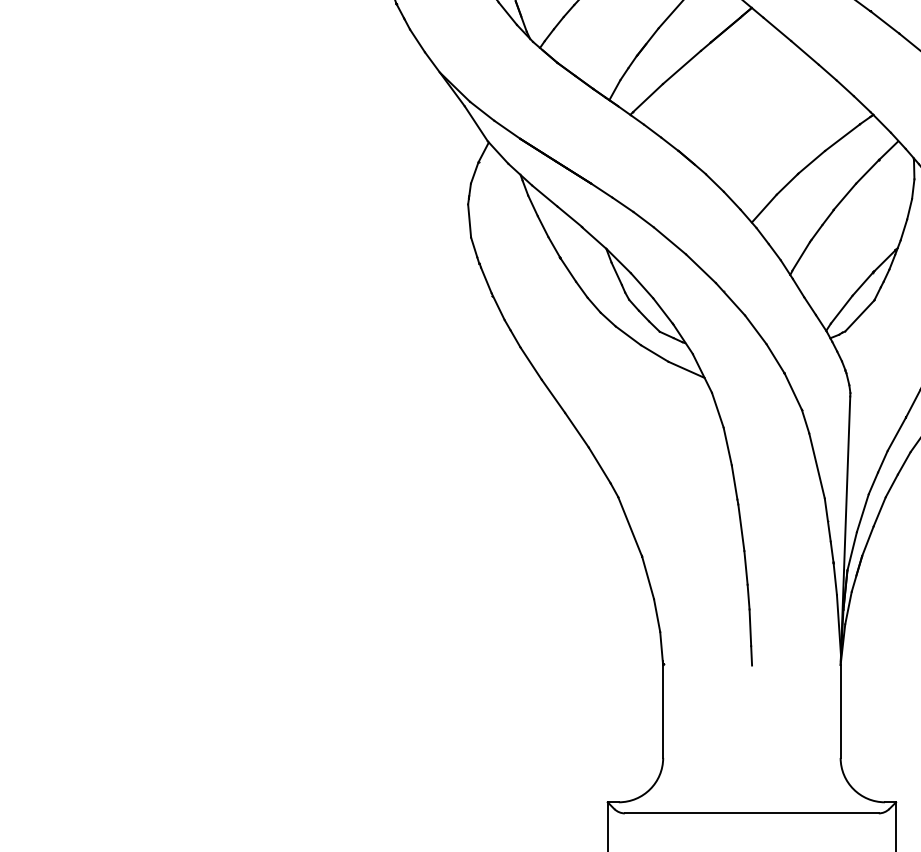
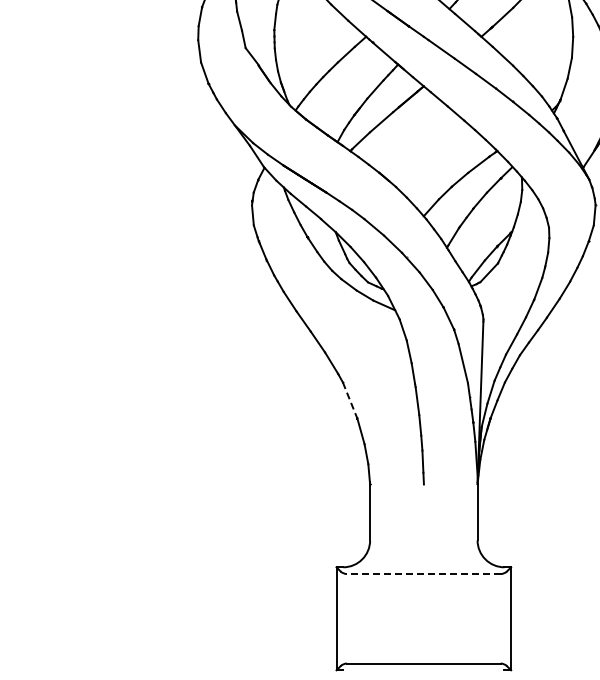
line: (630, 528) -> (350, 401), solid -> dashed
line: (751, 814) -> (423, 574), solid -> dashed

